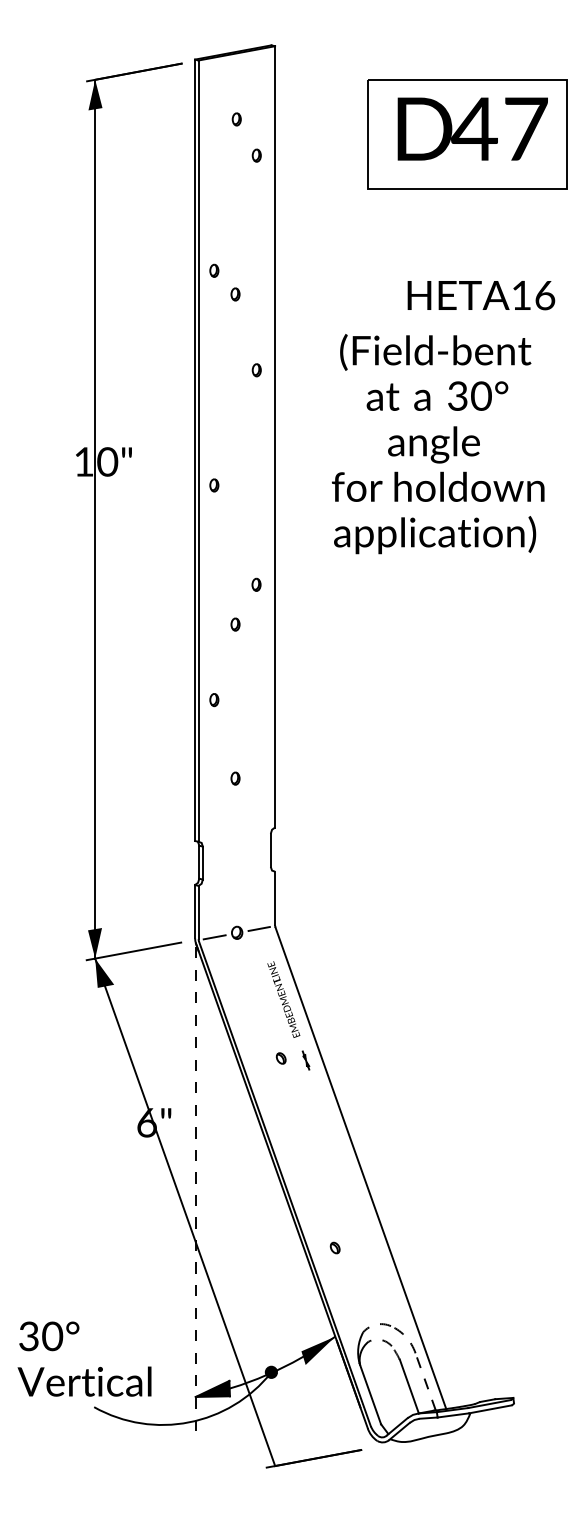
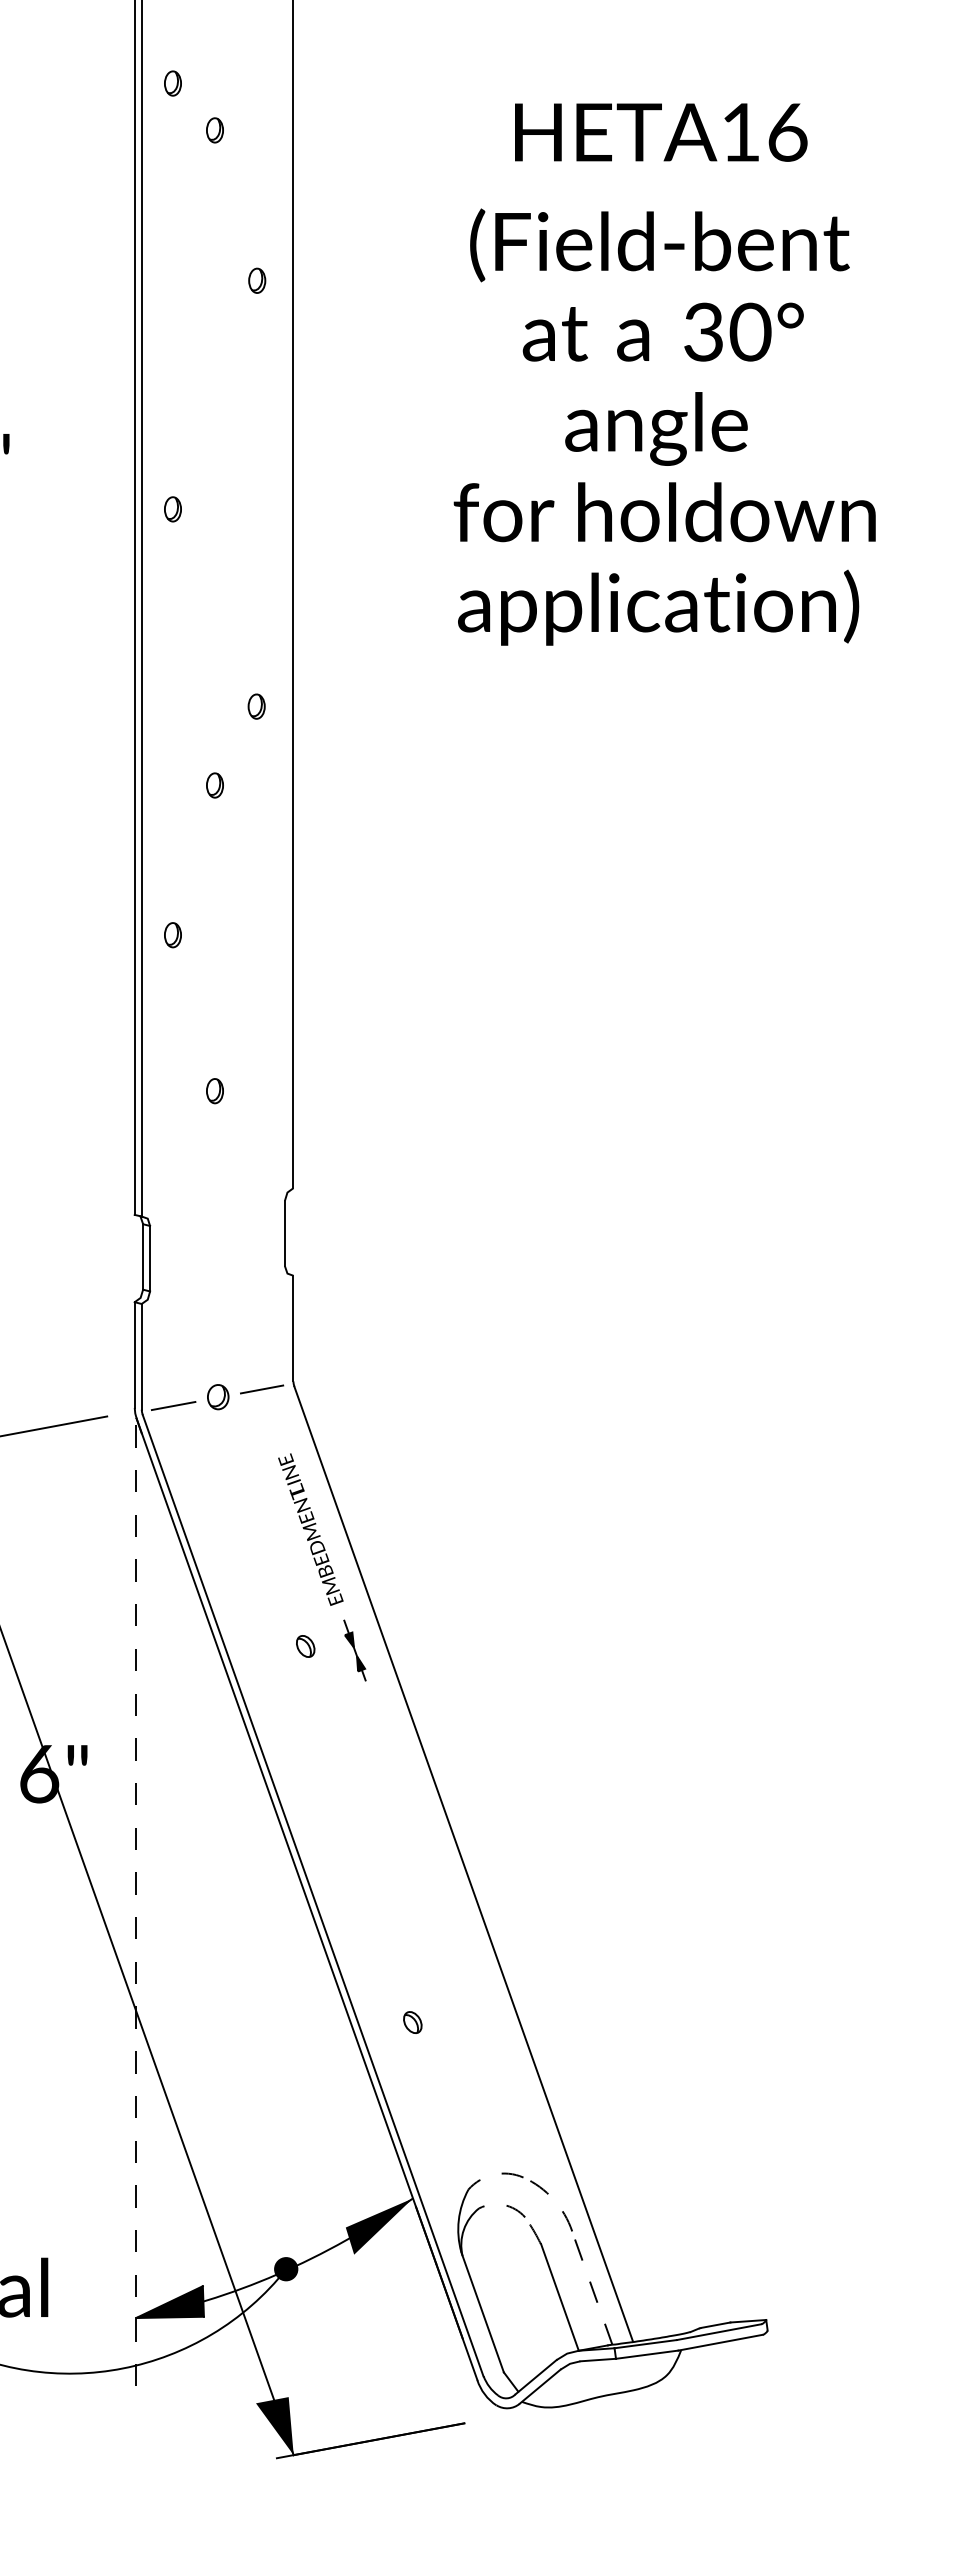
text: (481, 295) -> (661, 132), moved
text: (438, 444) -> (665, 428), moved
part: (305, 1060) -> (353, 1650), size x1.67
fill: (265, 1451) -> (274, 2426), added

